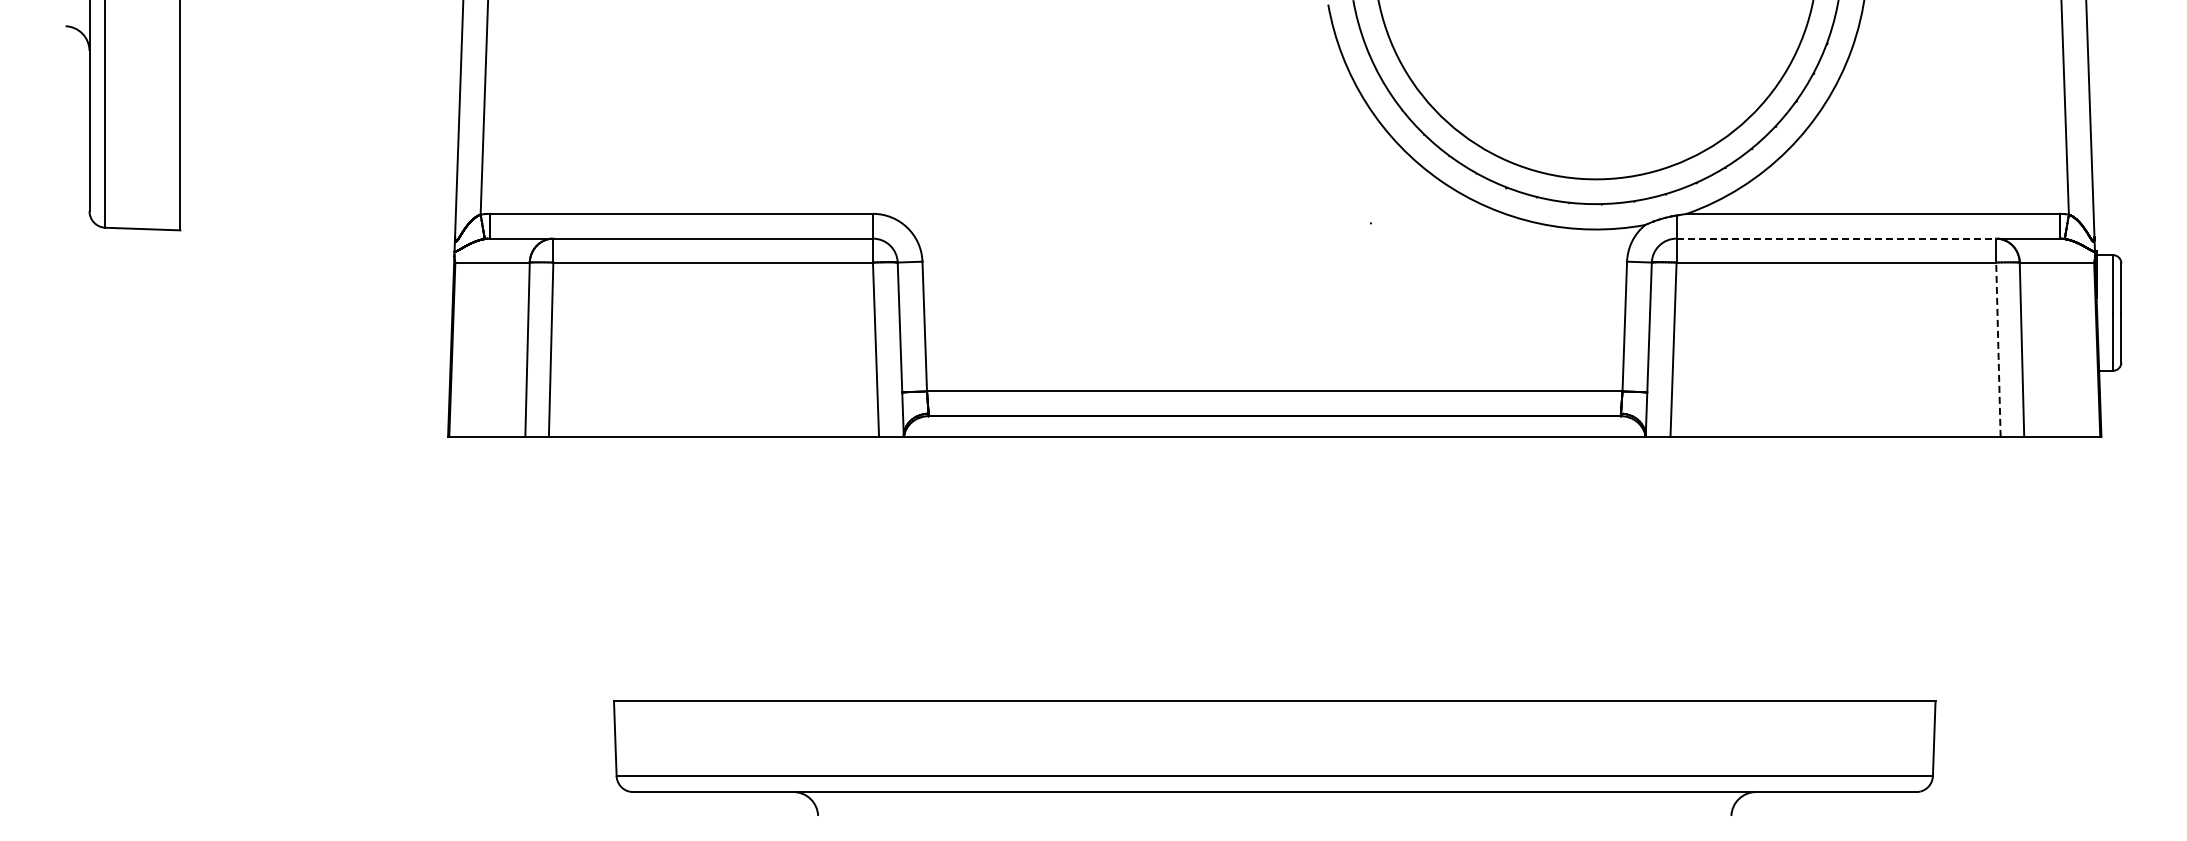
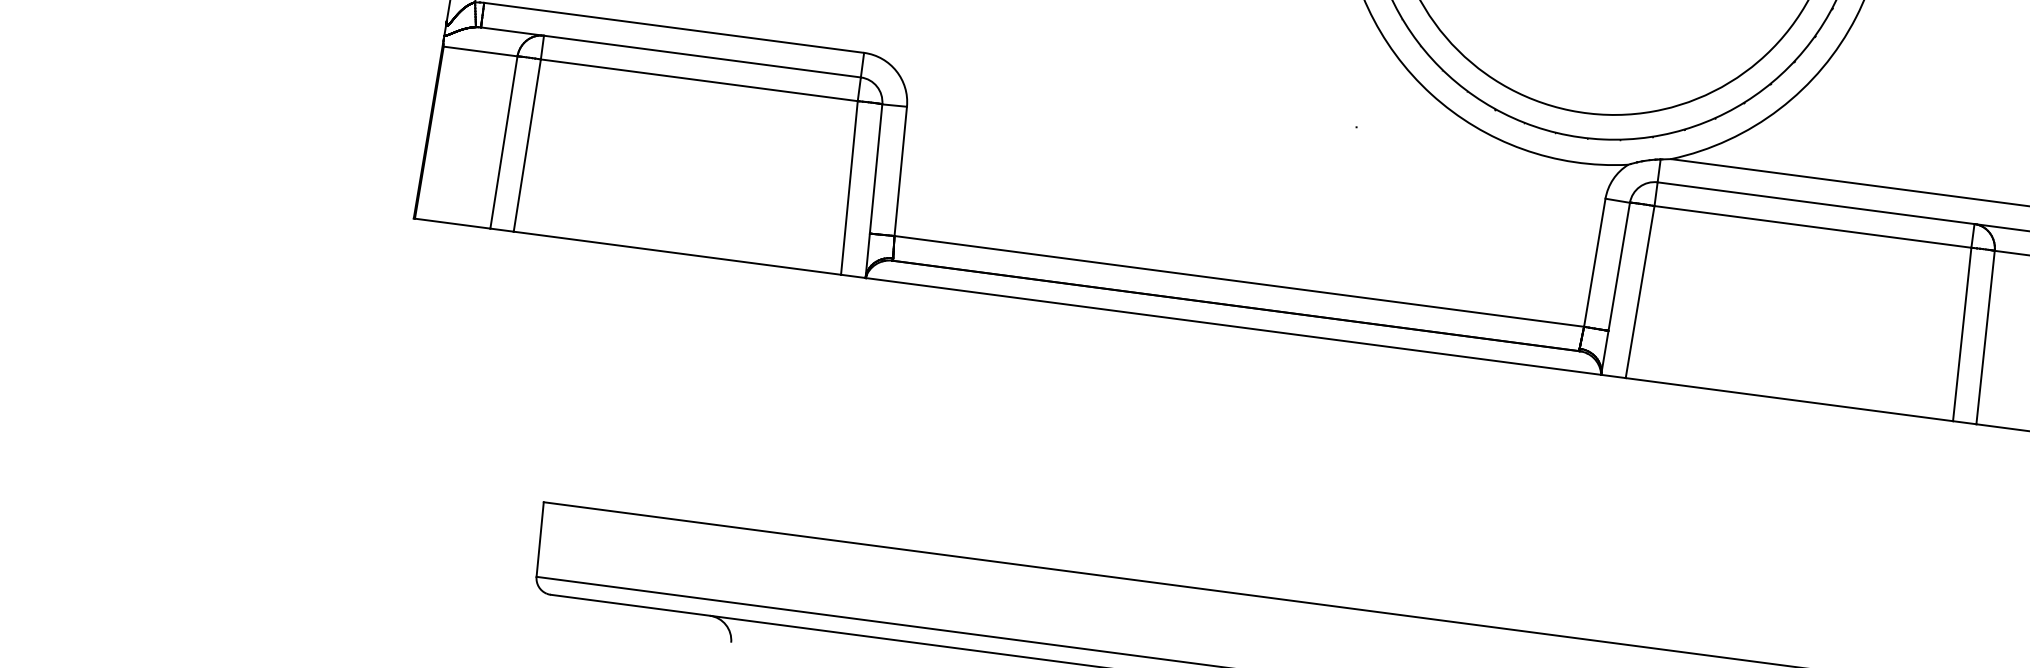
line: (1836, 238) -> (1816, 203), dashed -> solid
line: (1998, 349) -> (1962, 334), dashed -> solid

